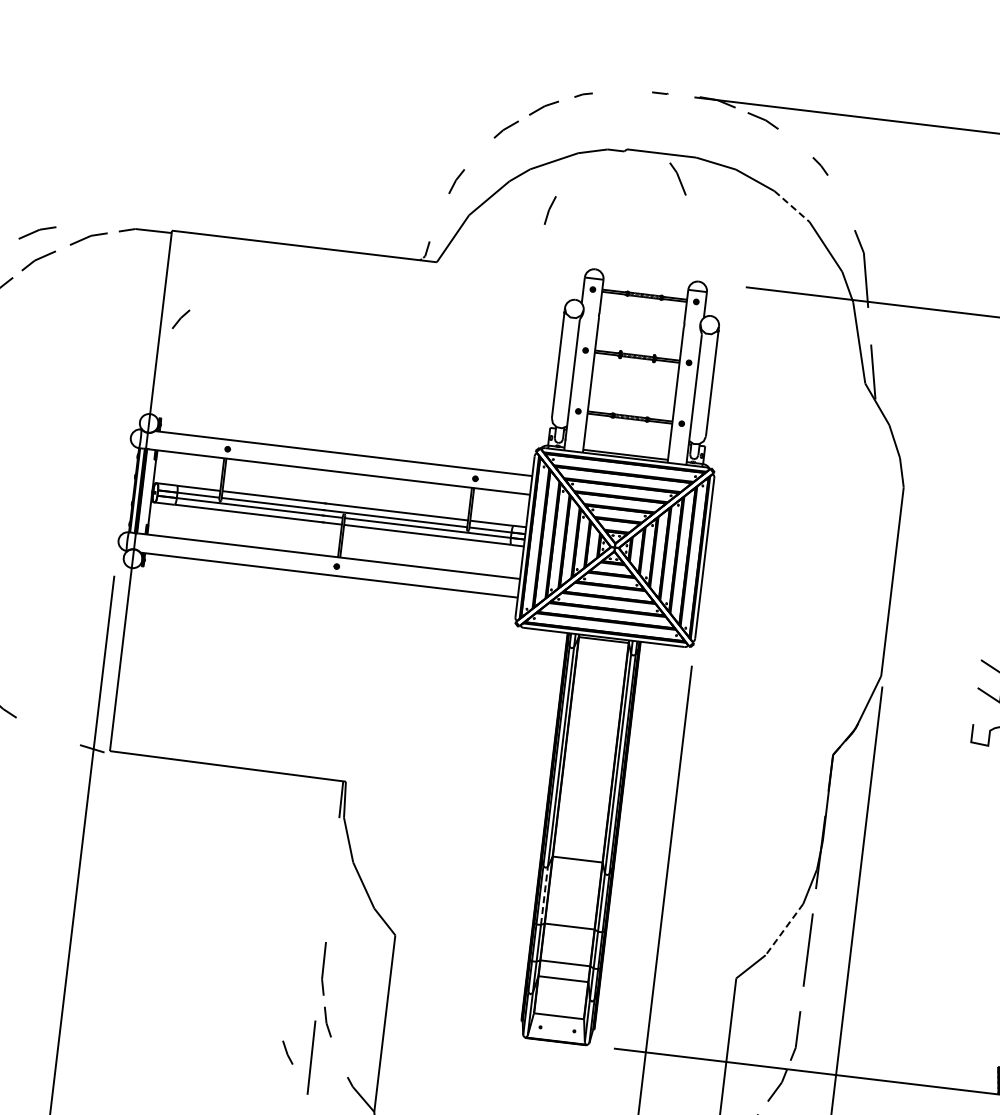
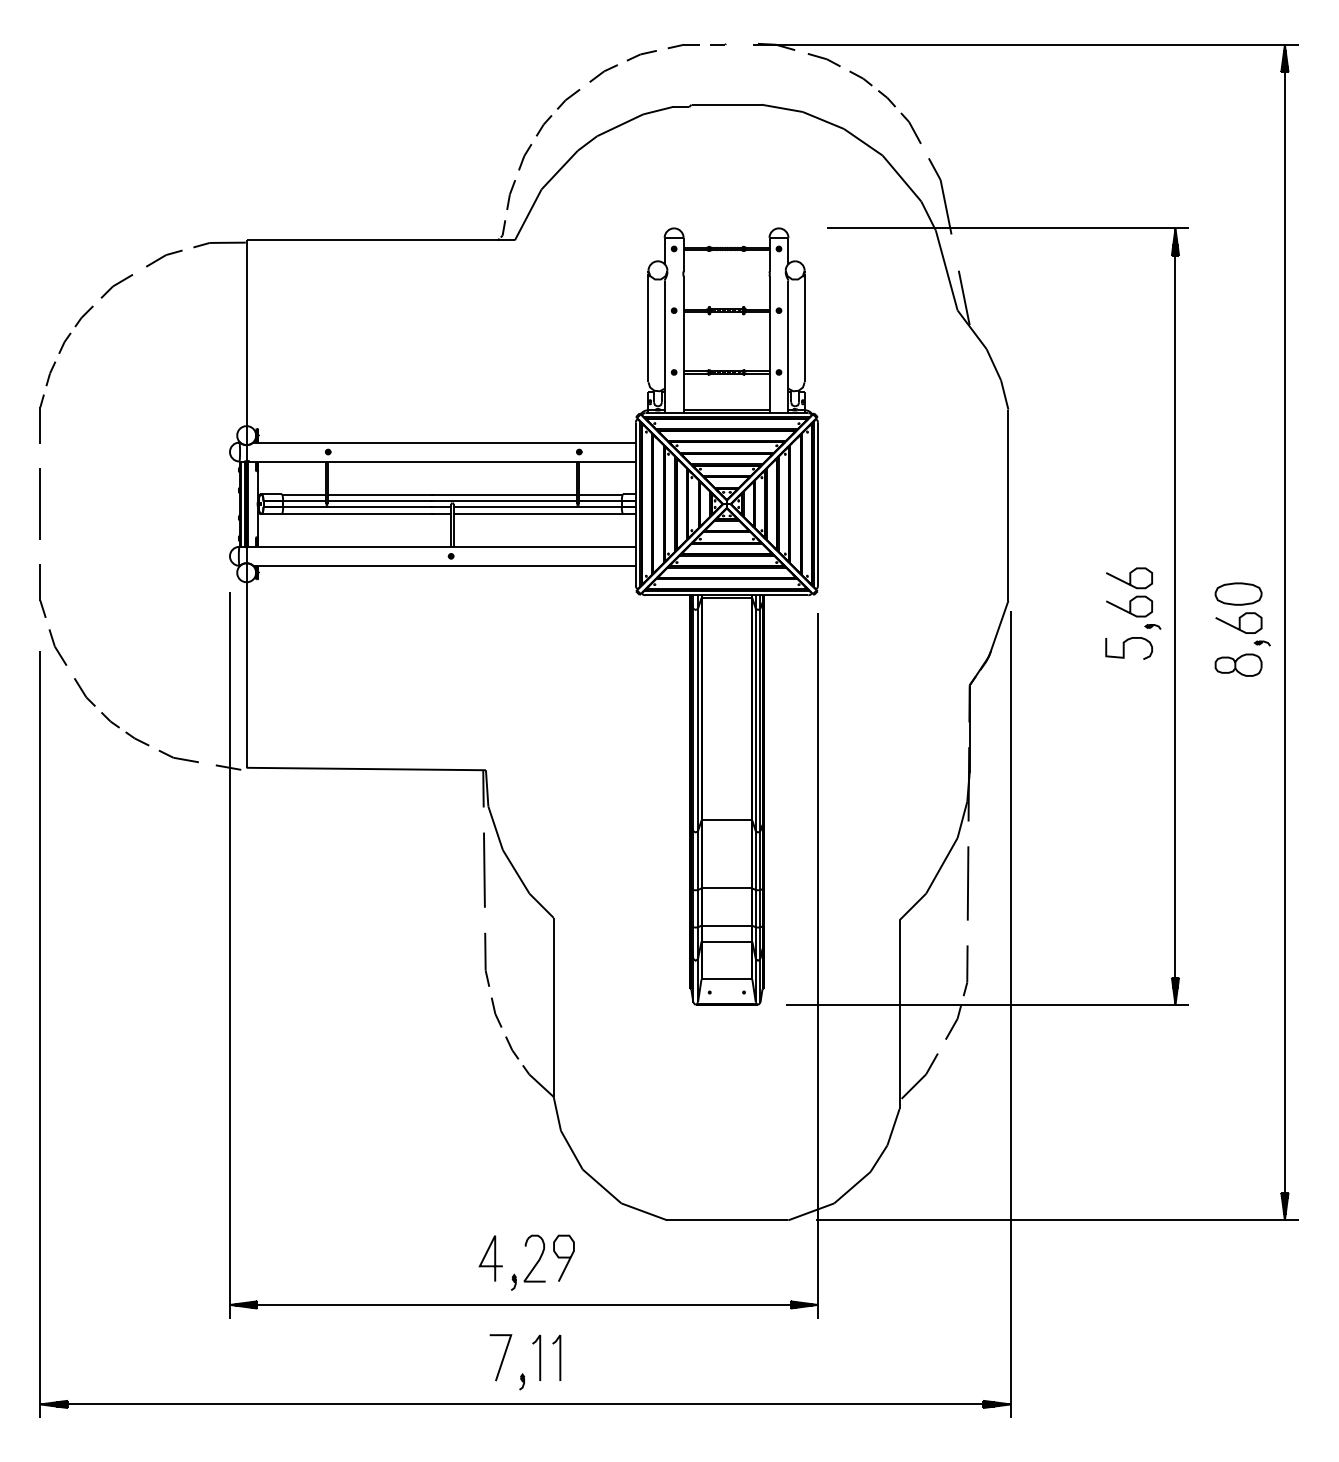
part: (625, 90) -> (683, 46), added
part: (583, 94) -> (641, 55), size x1.67
line: (796, 143) -> (860, 78), added
part: (677, 178) -> (910, 127), moved
line: (792, 206) -> (863, 142), dashed -> solid
part: (549, 209) -> (510, 194), moved
part: (37, 232) -> (112, 258), removed
part: (180, 318) -> (543, 125), moved
part: (44, 731) -> (178, 756), added
line: (543, 895) -> (697, 860), dashed -> solid
line: (784, 929) -> (941, 865), dashed -> solid
part: (288, 1052) -> (512, 1047), moved
line: (311, 1057) -> (484, 869), moved

